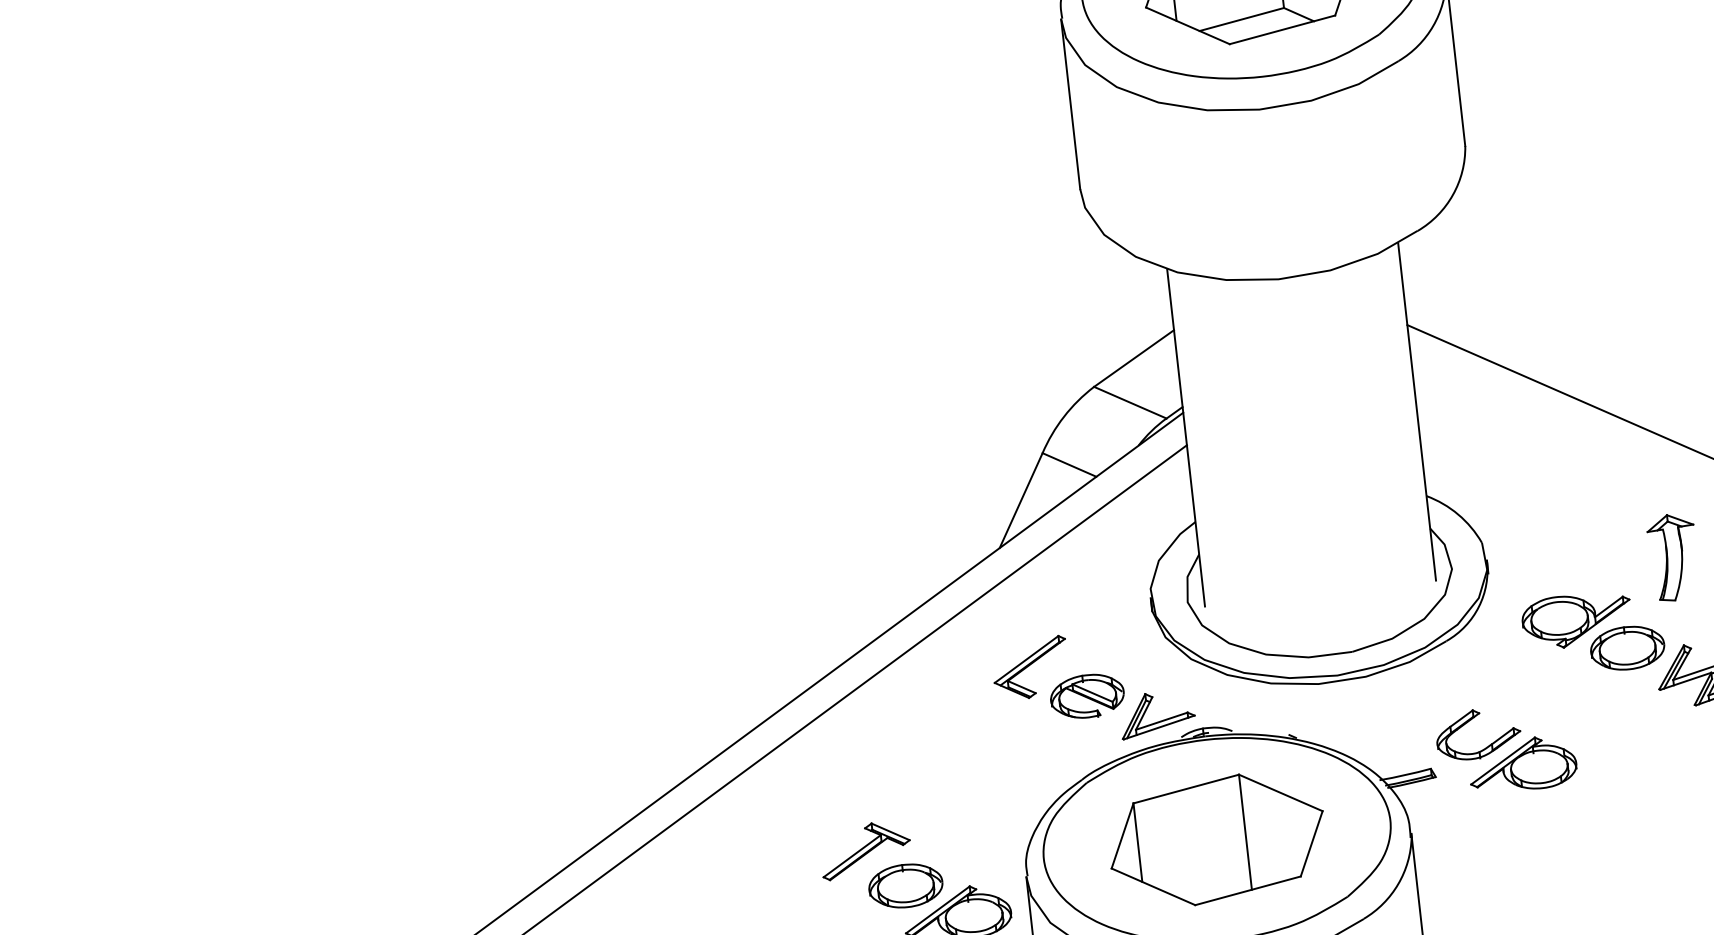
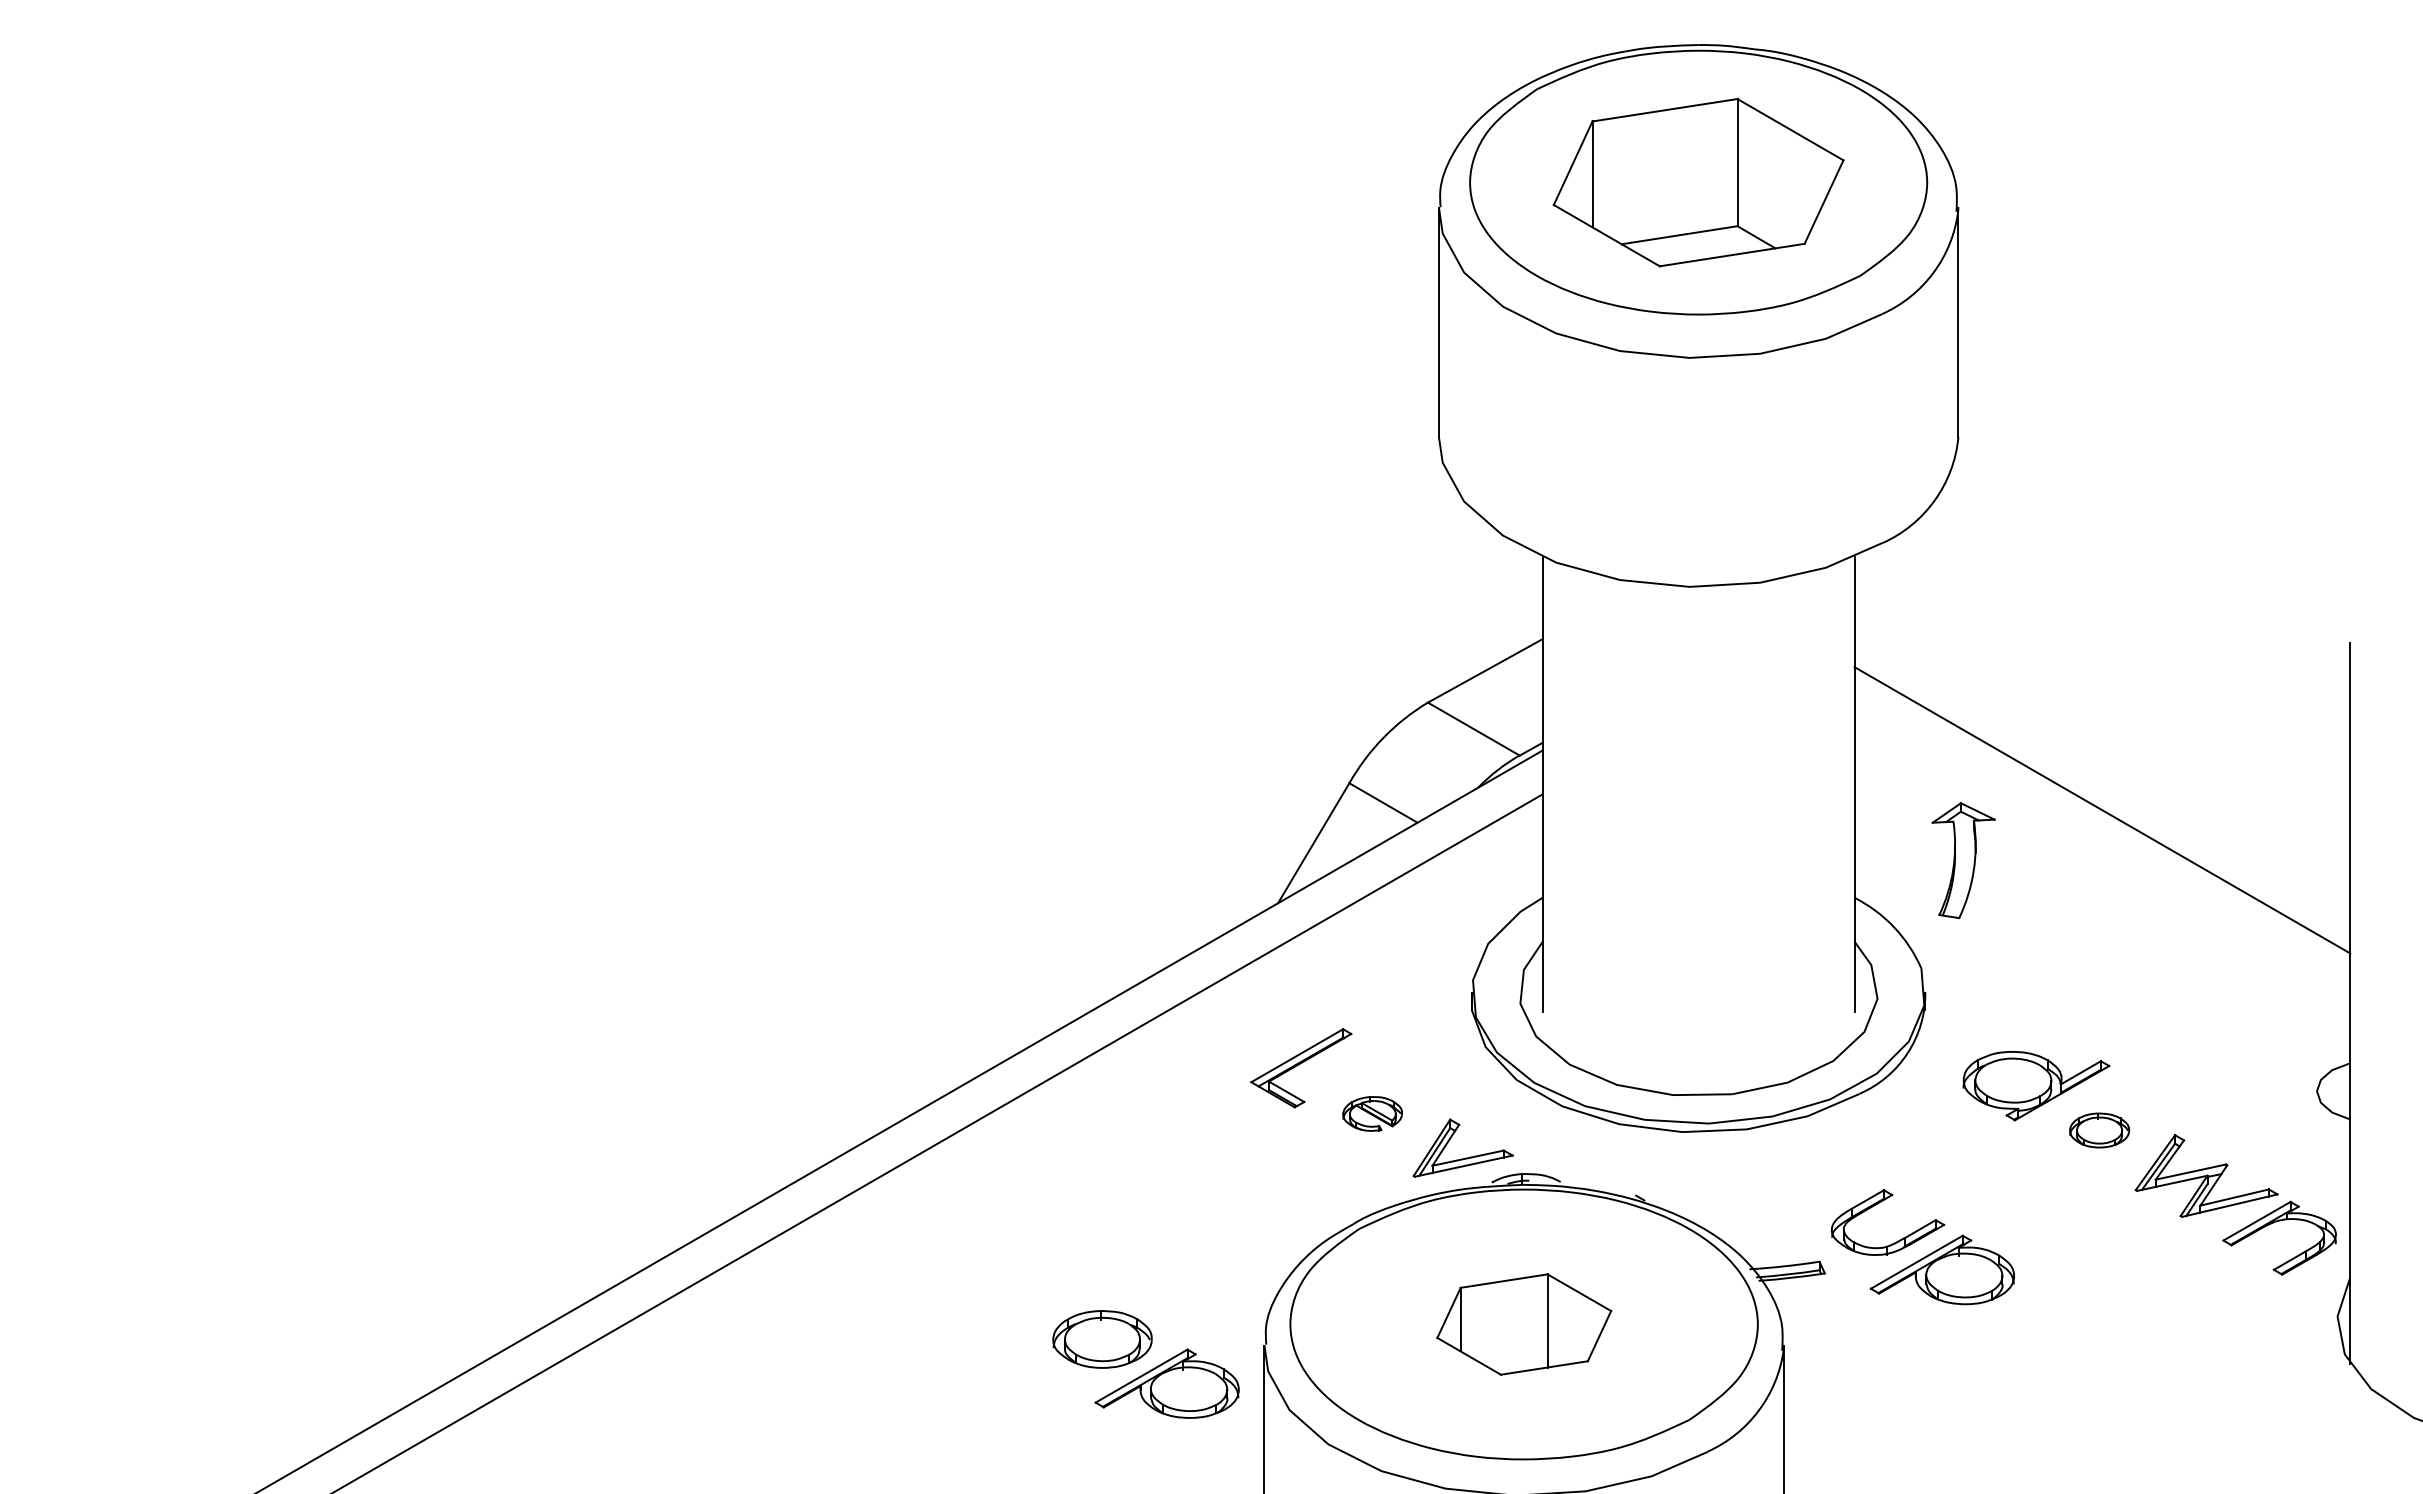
part: (1673, 557) -> (1963, 860), moved
part: (1627, 648) -> (2099, 1130), size x0.6
part: (1087, 696) -> (1372, 1113), size x0.6
part: (1217, 839) -> (1524, 1324), size x0.6
part: (865, 849) -> (1054, 1285), removed

